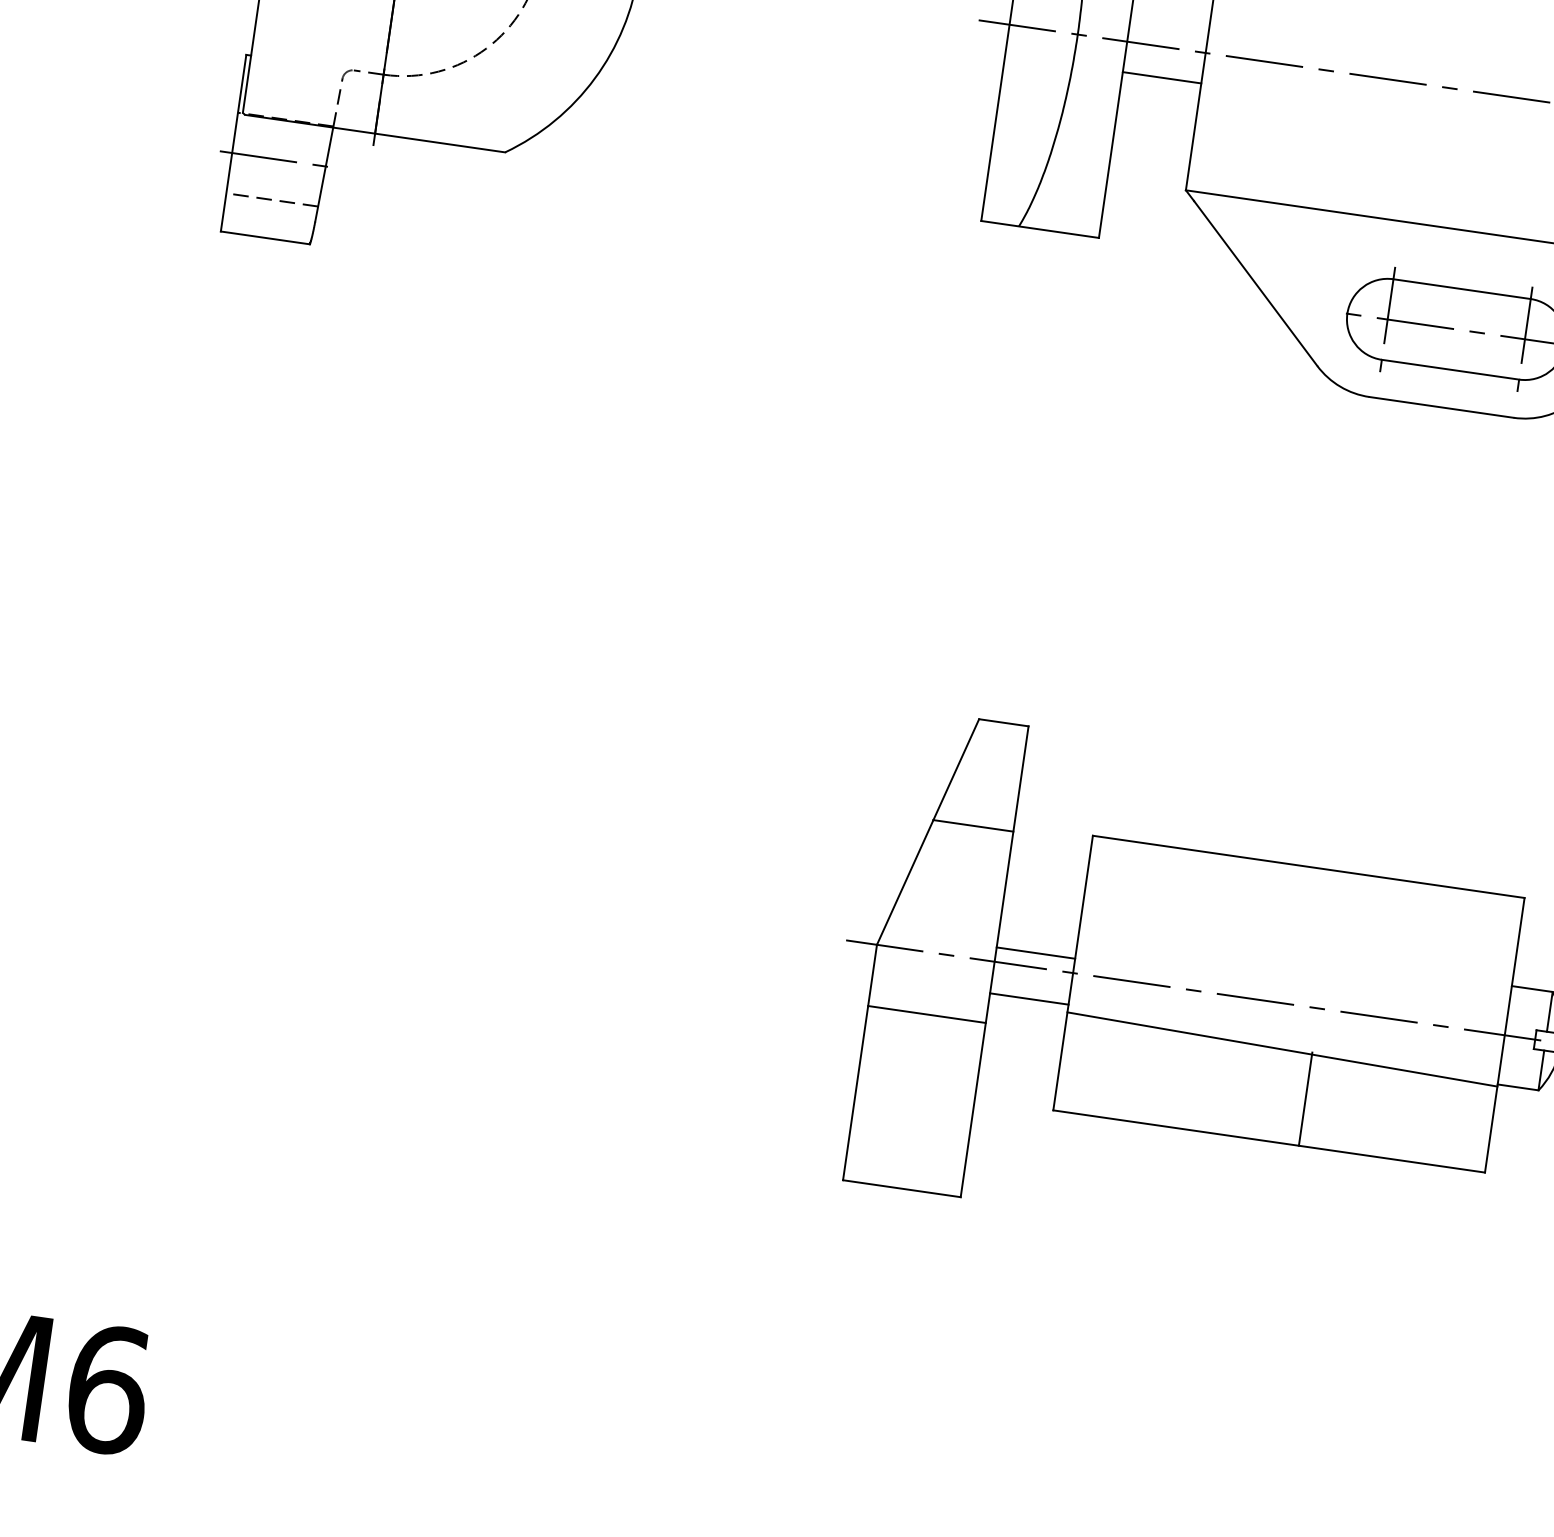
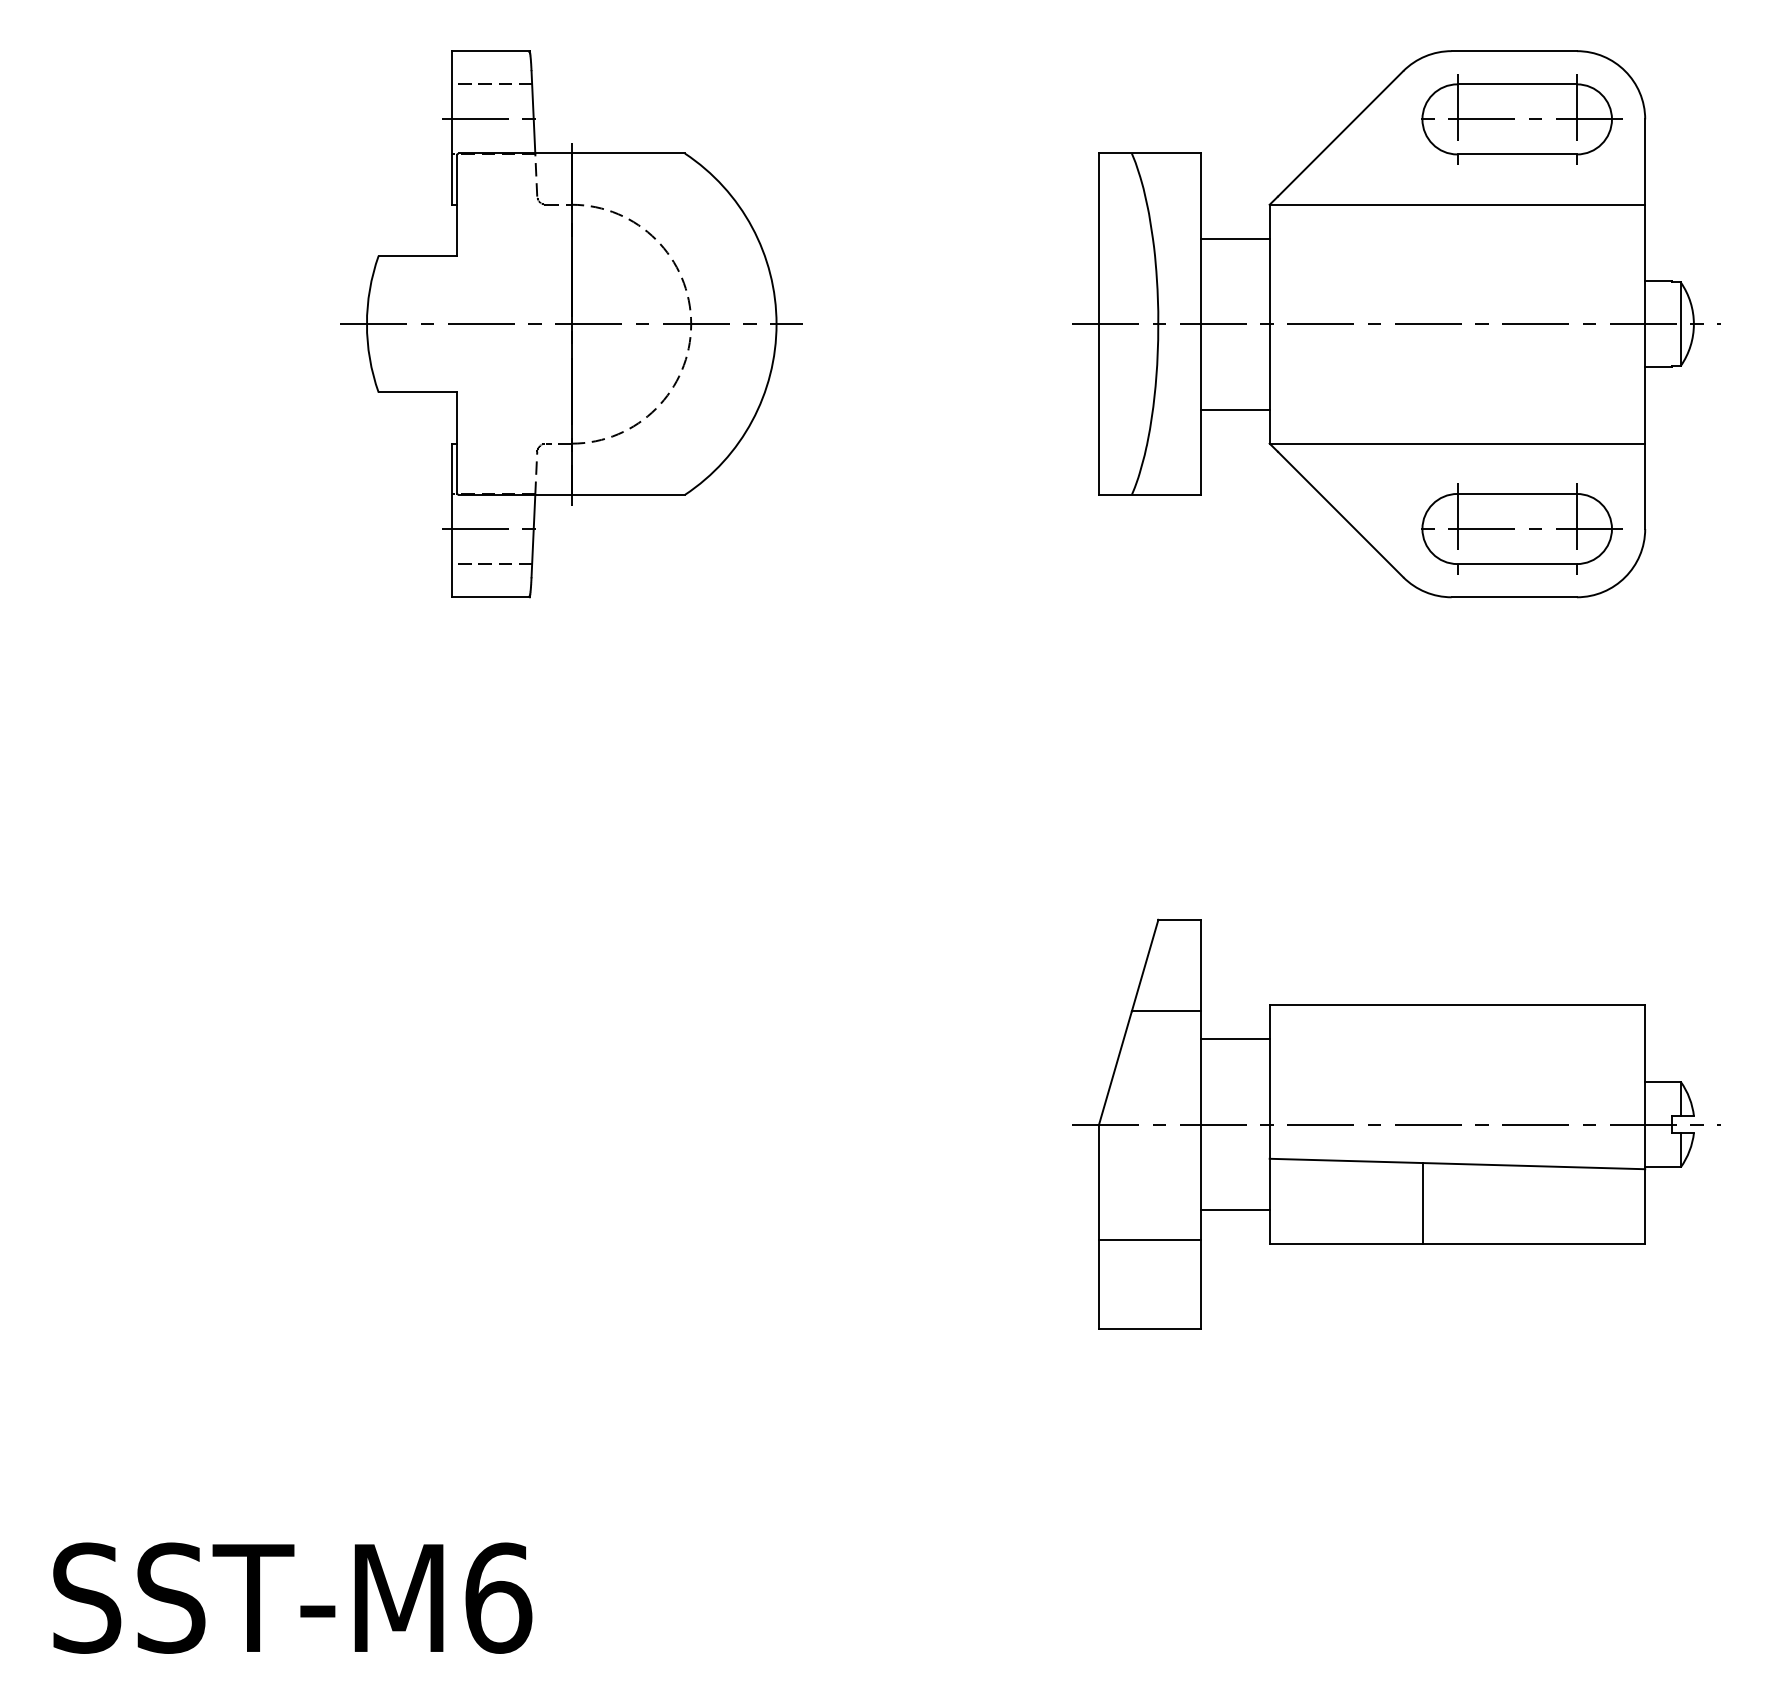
line: (1162, 77) -> (1235, 409), moved
line: (1035, 953) -> (1235, 1039), moved
line: (1029, 999) -> (1235, 1210), moved
line: (927, 1014) -> (1150, 1239), moved
line: (1305, 1099) -> (1423, 1203), moved

